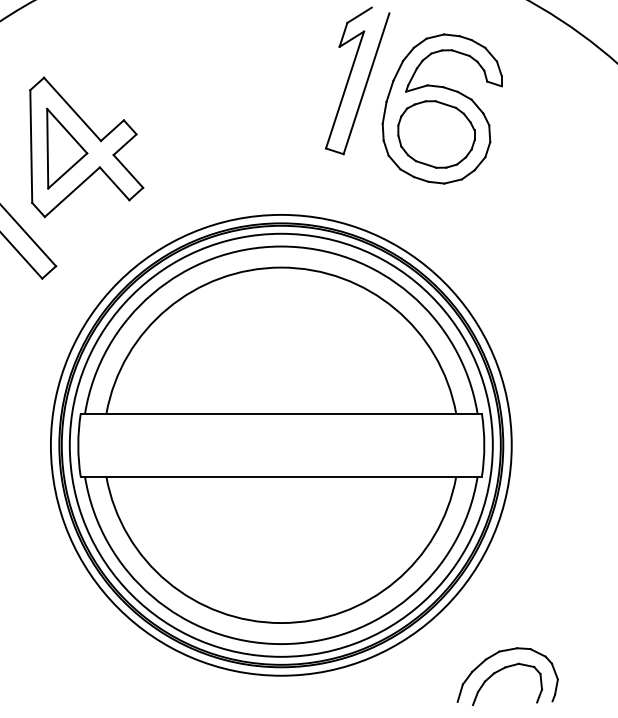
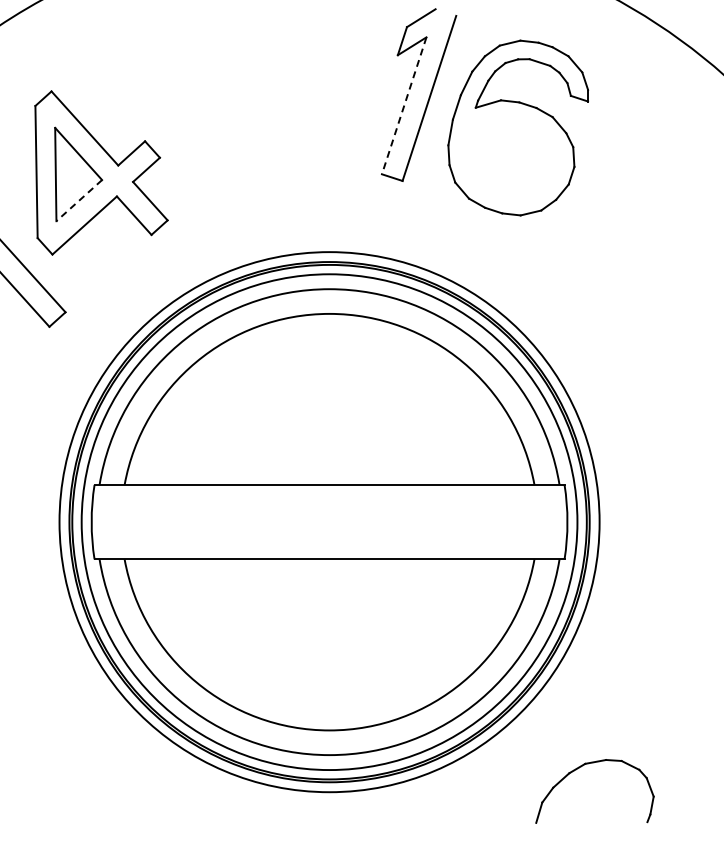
line: (345, 89) -> (404, 105), solid -> dashed
part: (436, 134) -> (511, 157), removed
line: (67, 170) -> (79, 200), solid -> dashed
part: (500, 670) -> (586, 786), removed

